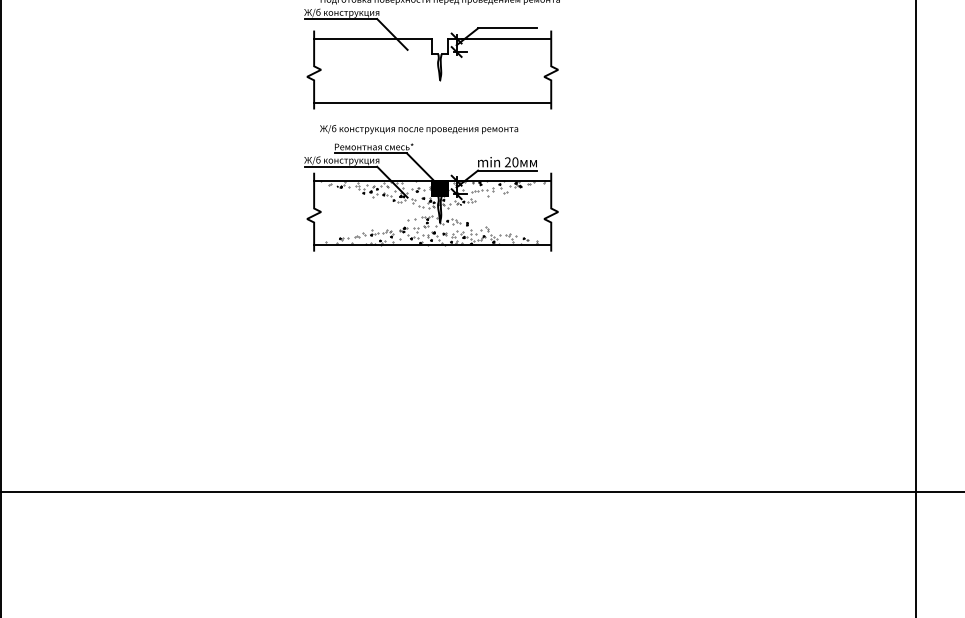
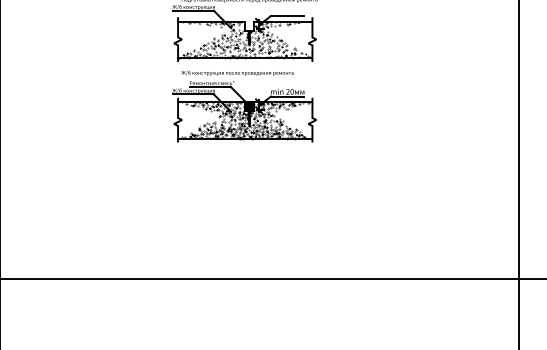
hatch: (431, 69) -> (244, 39), added
hatch: (429, 212) -> (243, 120), added

